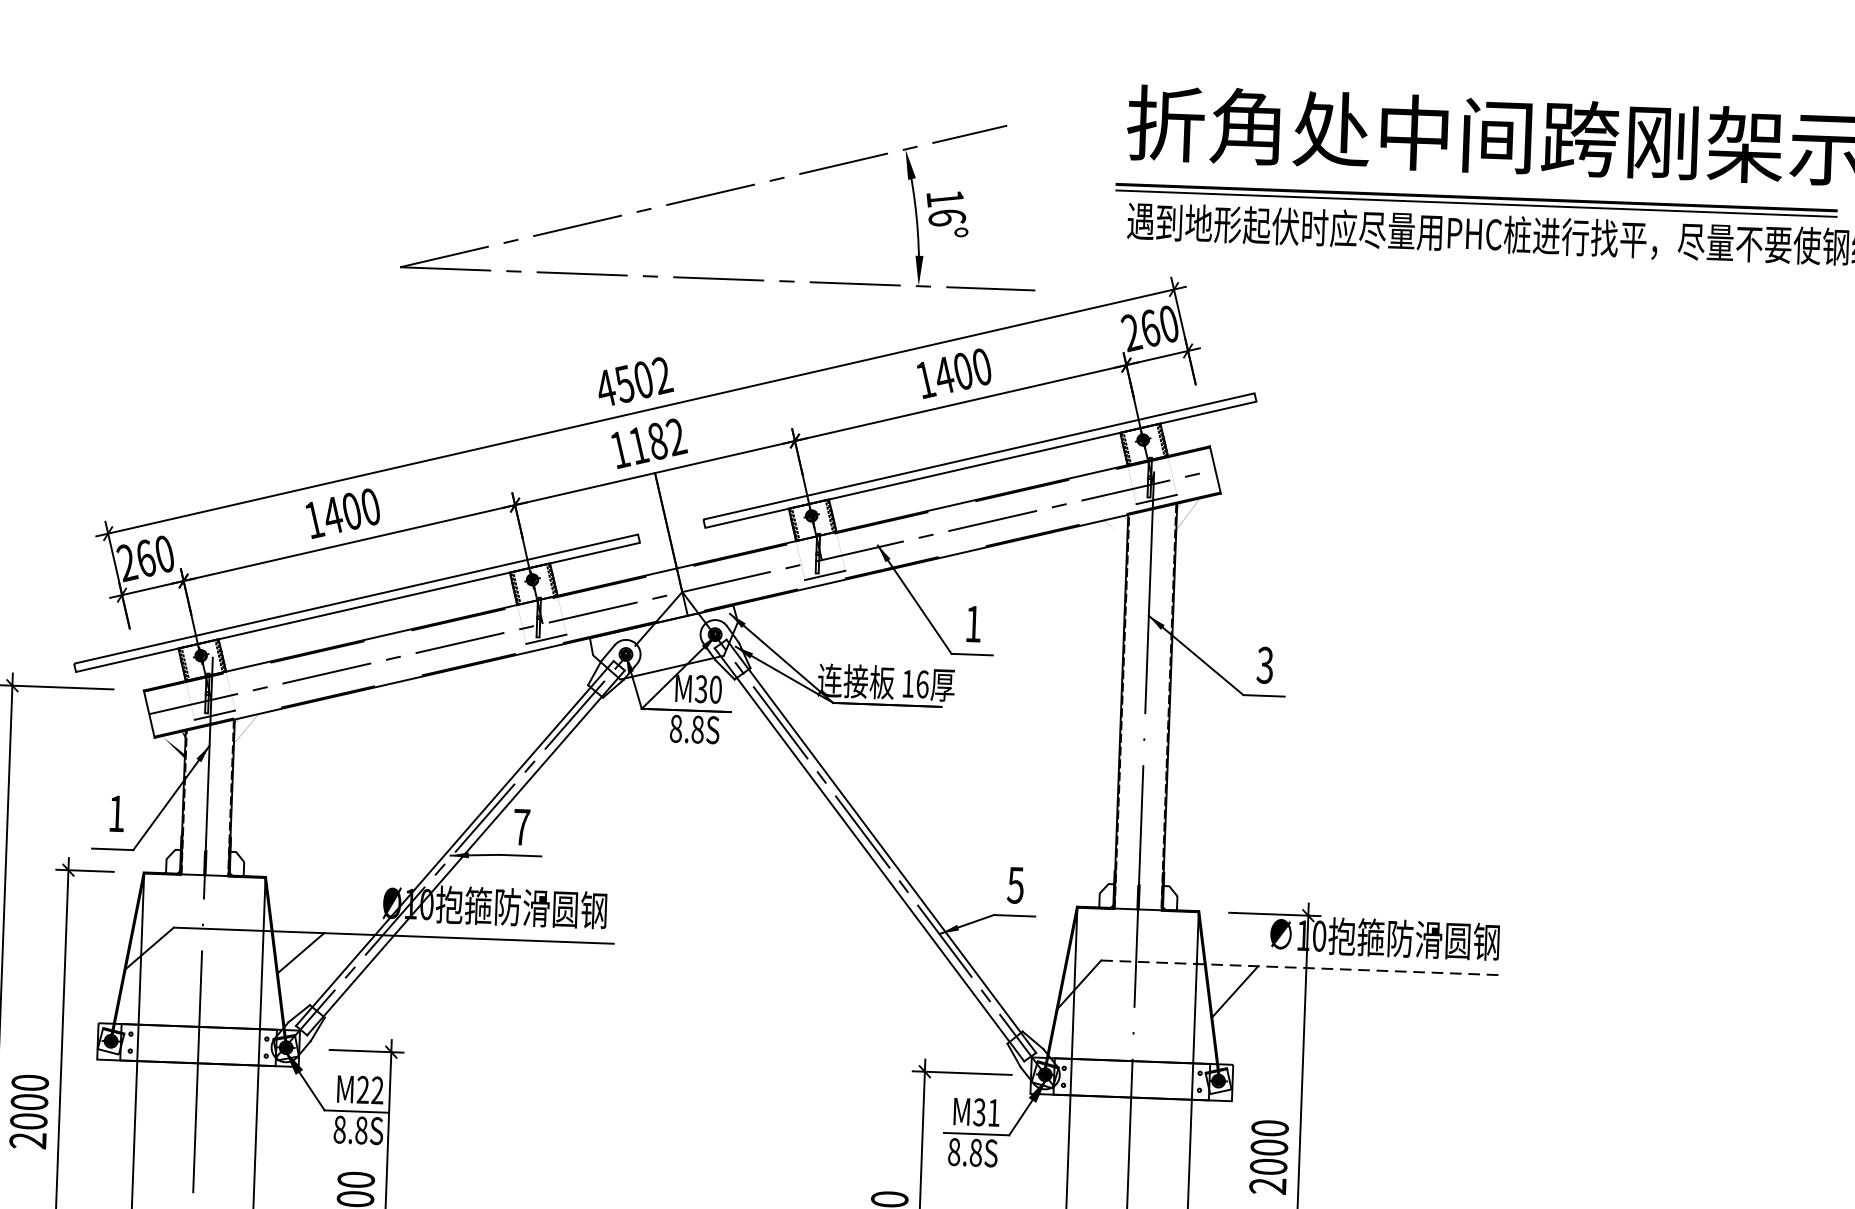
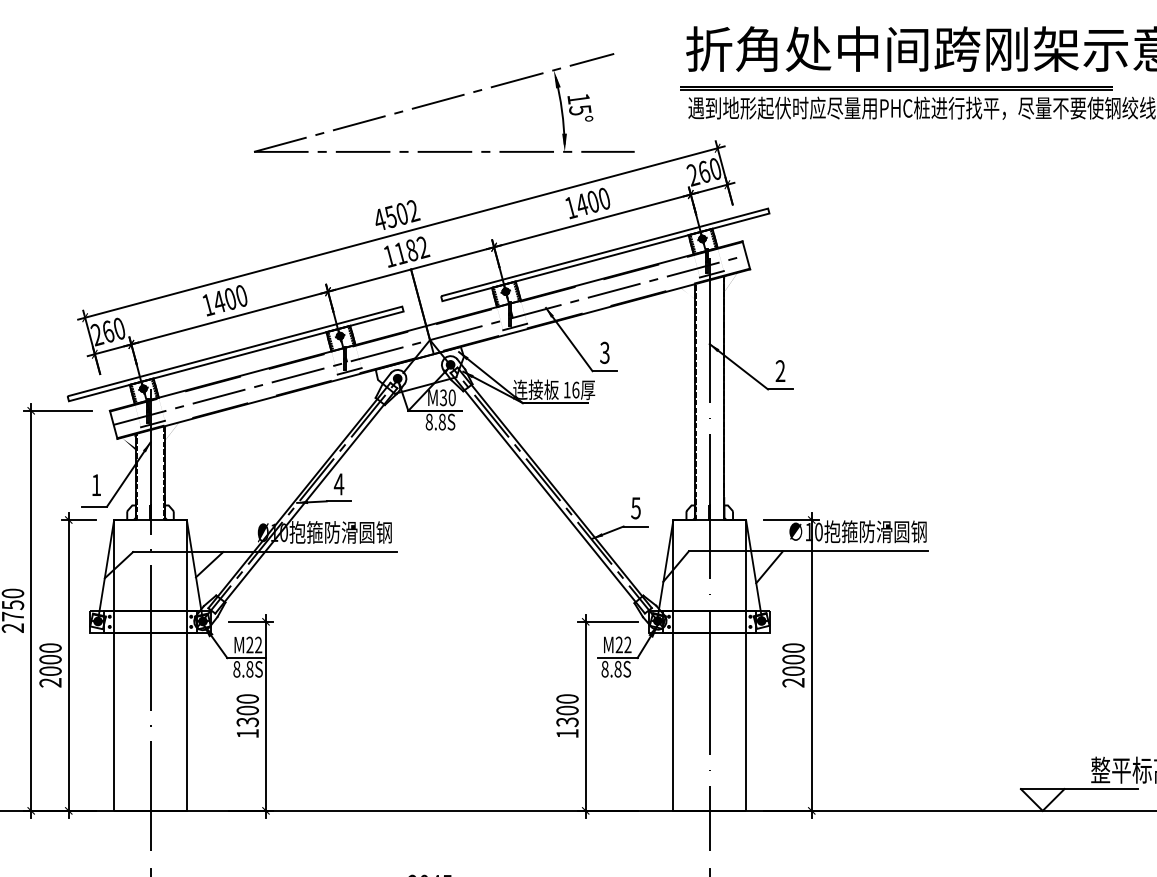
text: (947, 218) -> (580, 110), 16° -> 15°
text: (972, 623) -> (604, 352), 1 -> 3
text: (1265, 665) -> (780, 371), 3 -> 2
text: (520, 827) -> (338, 484), 7 -> 4
line: (1300, 968) -> (808, 551), dashed -> solid
text: (986, 1111) -> (623, 644), M31 -> M22

